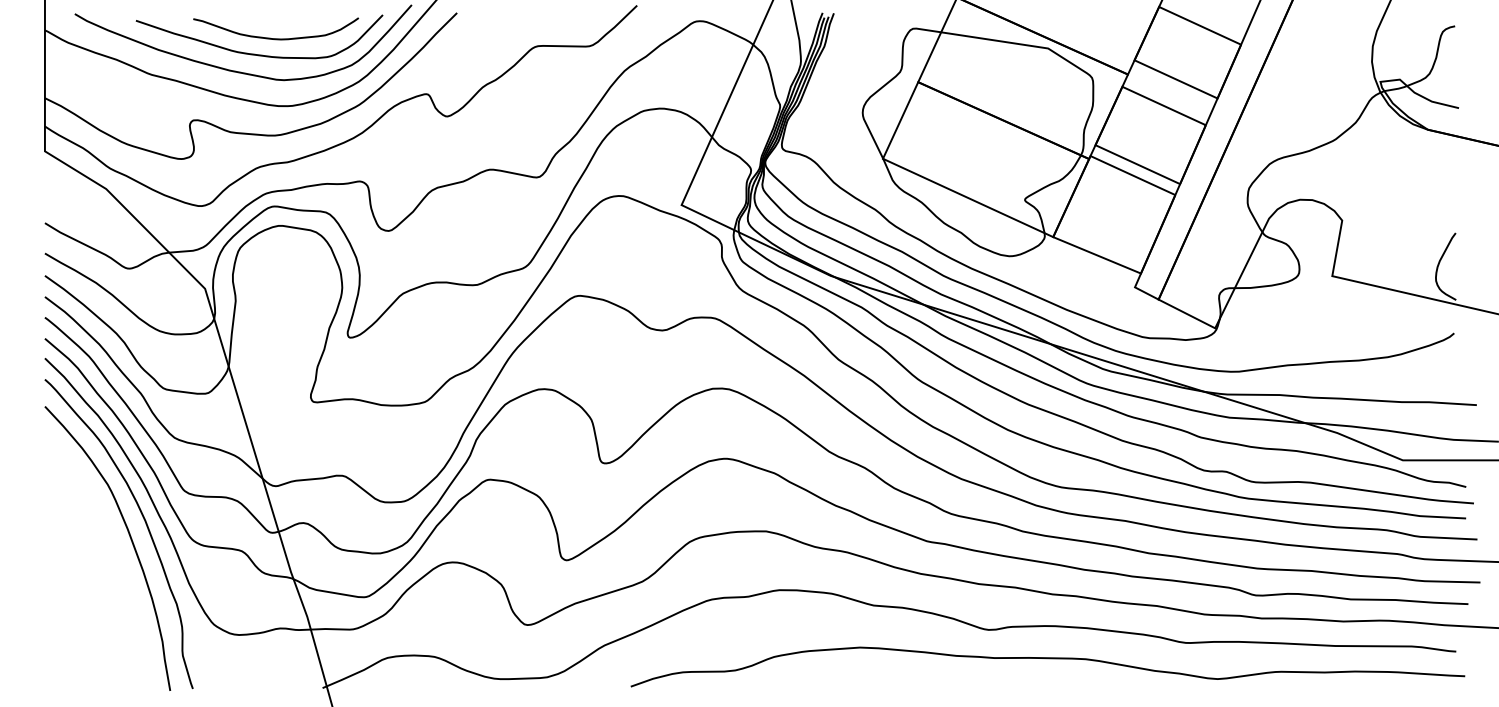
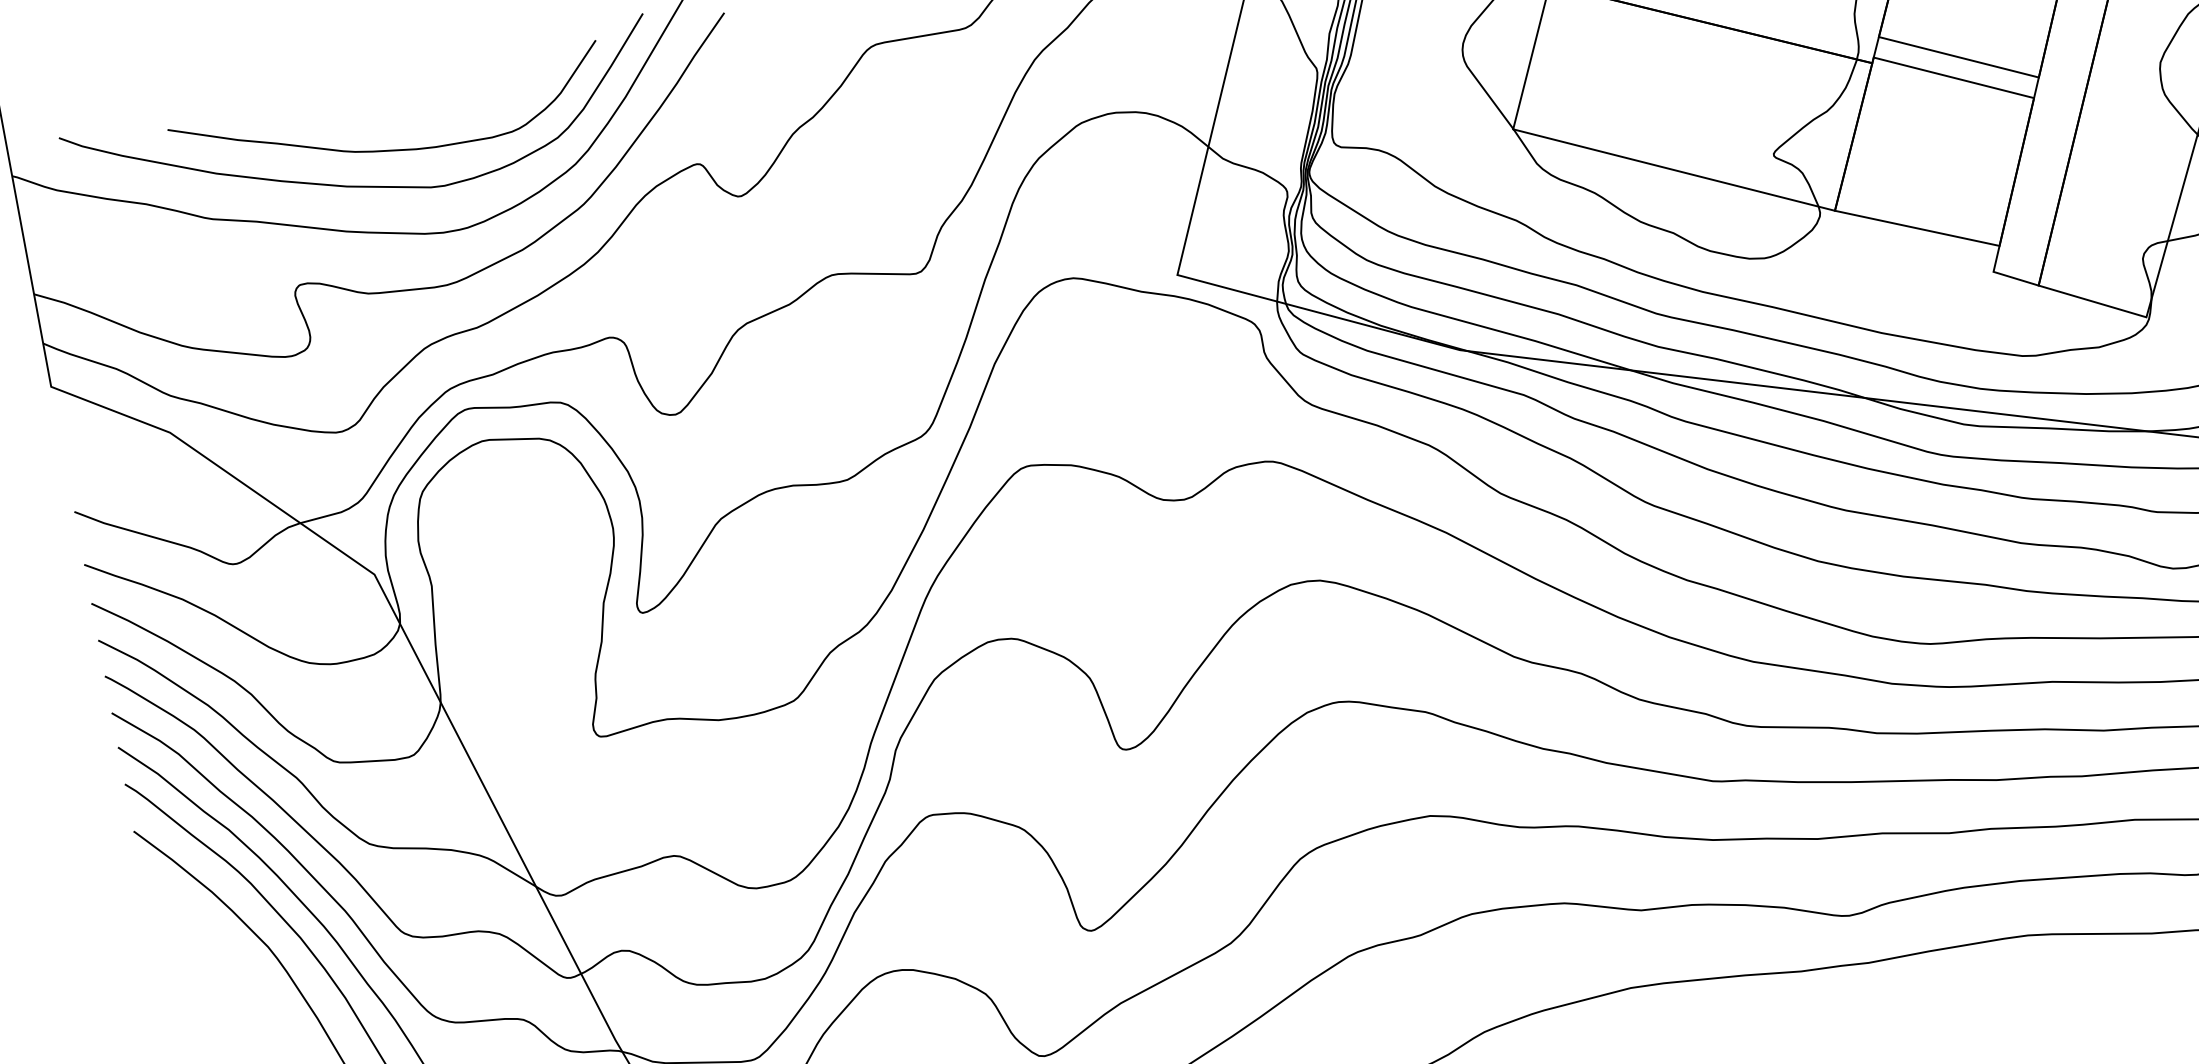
curve: (276, 38) -> (418, 115), removed

